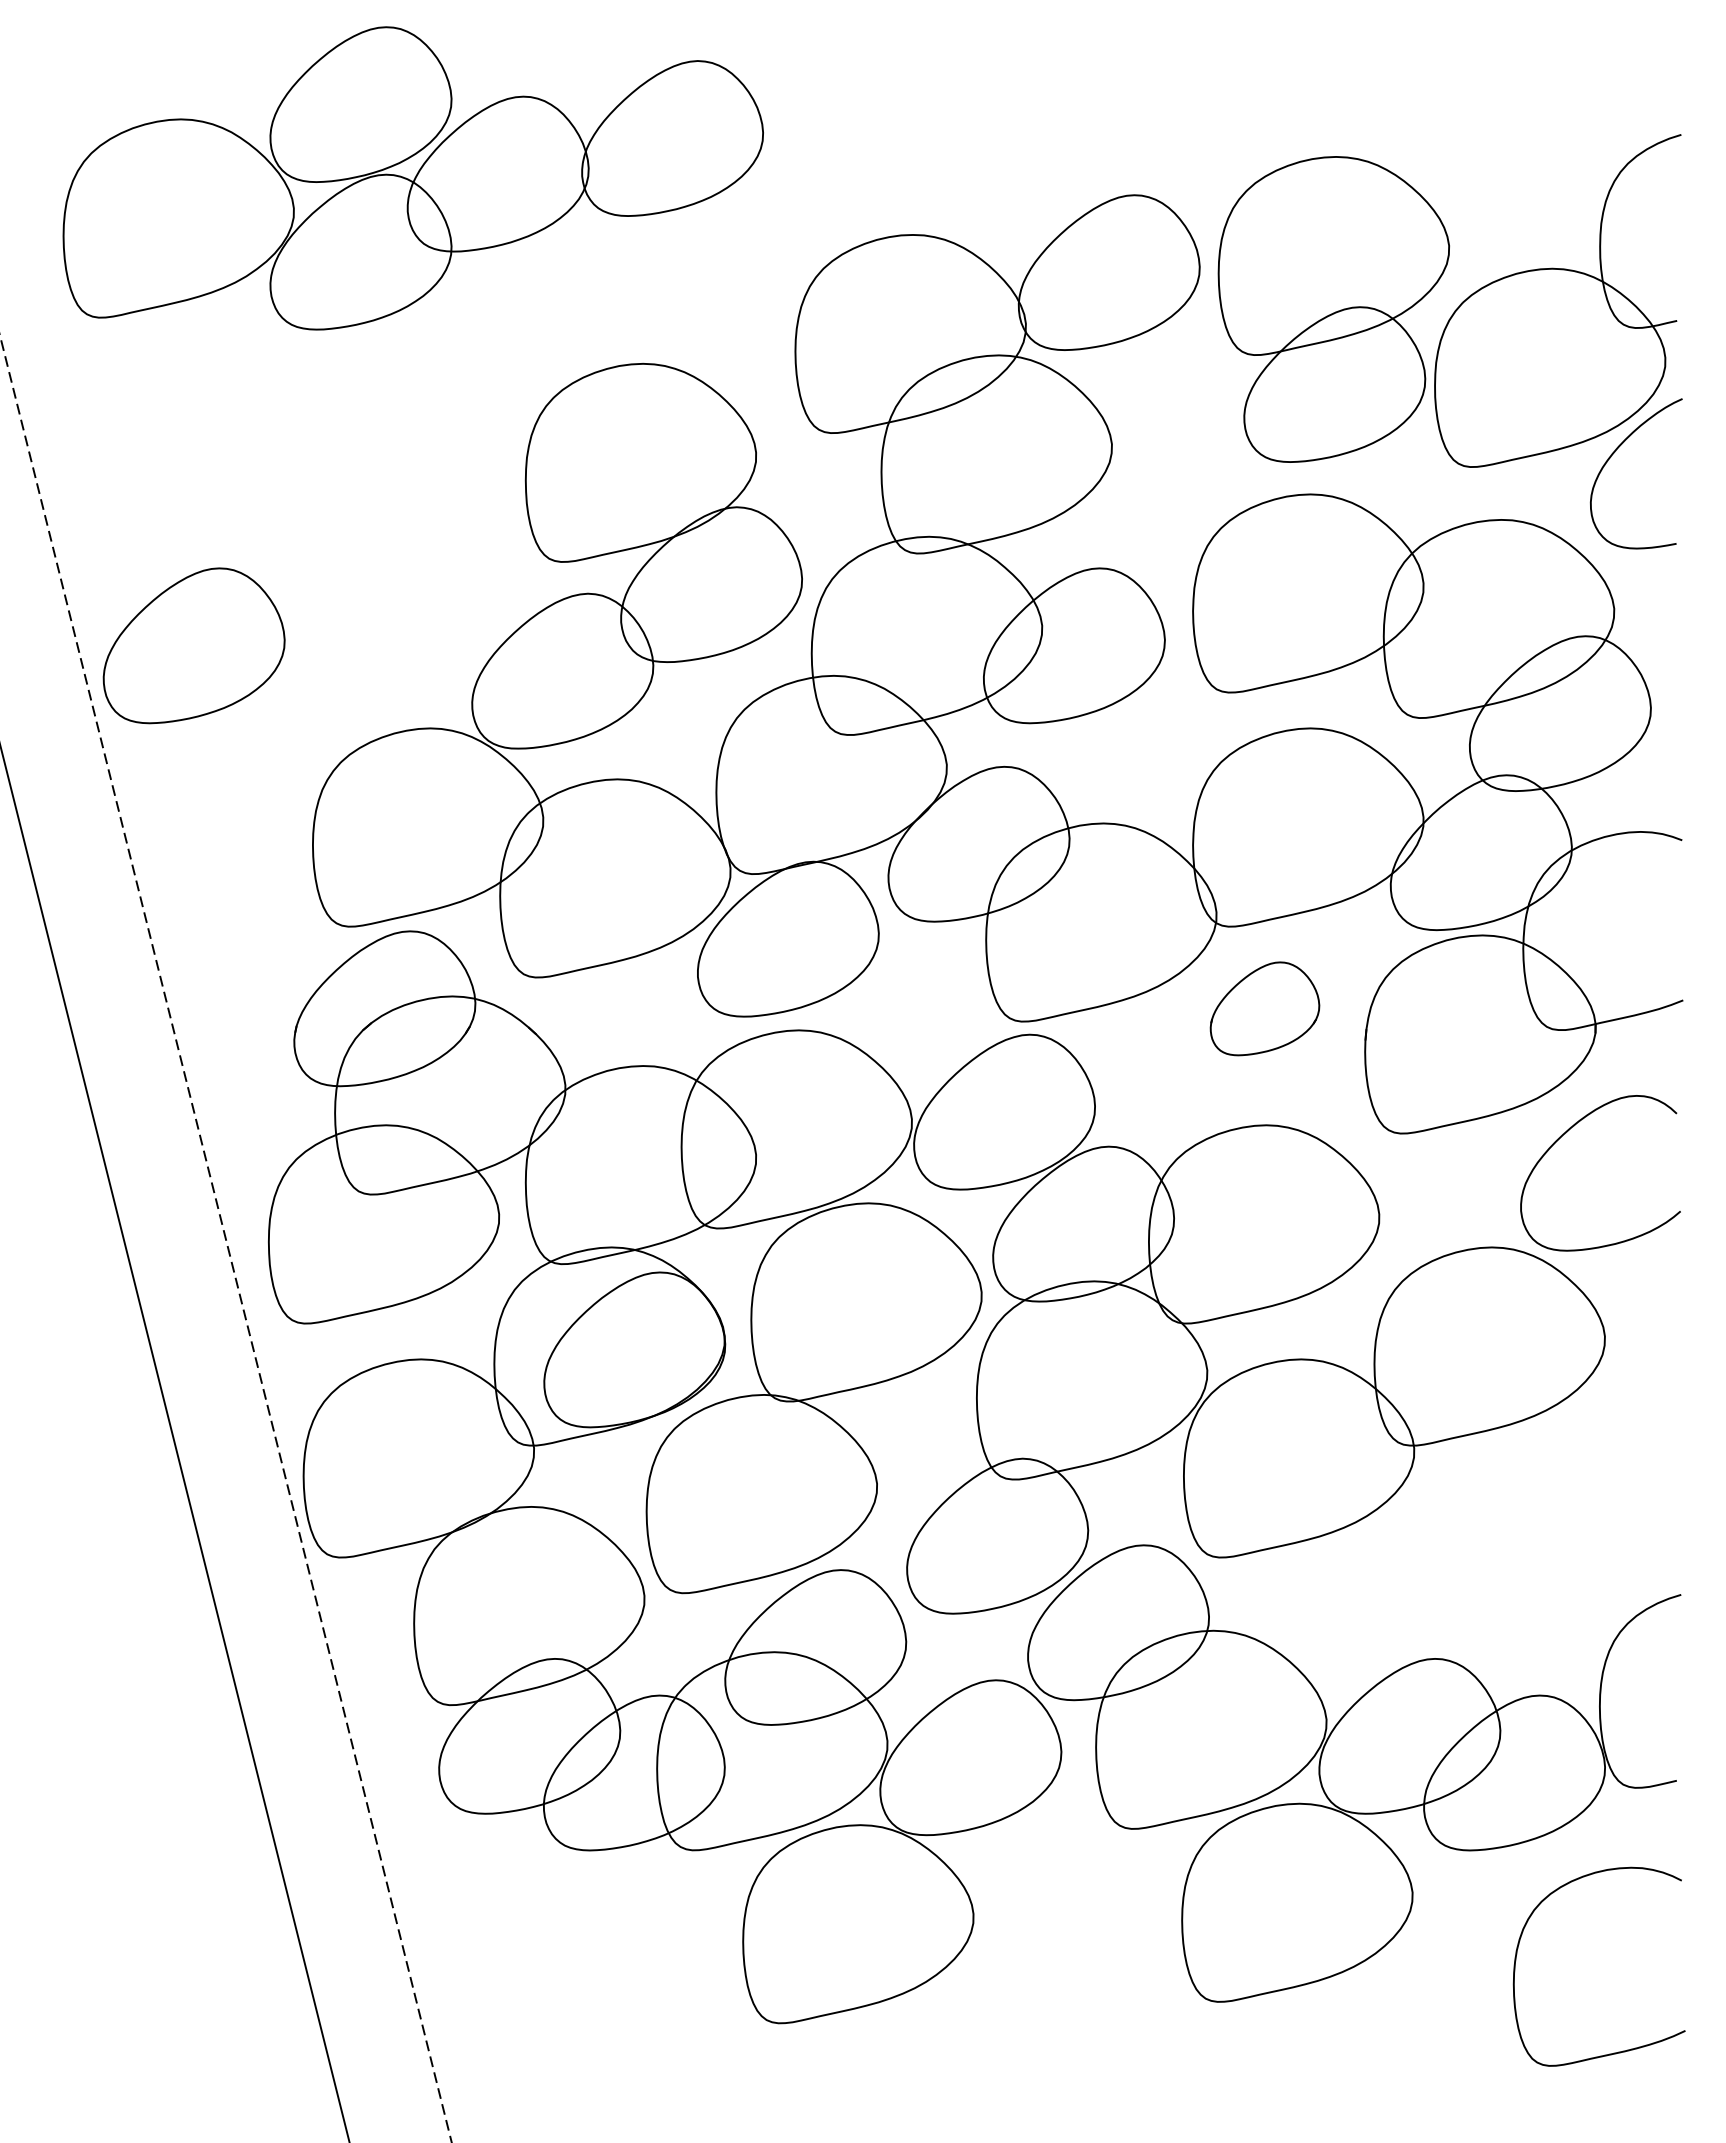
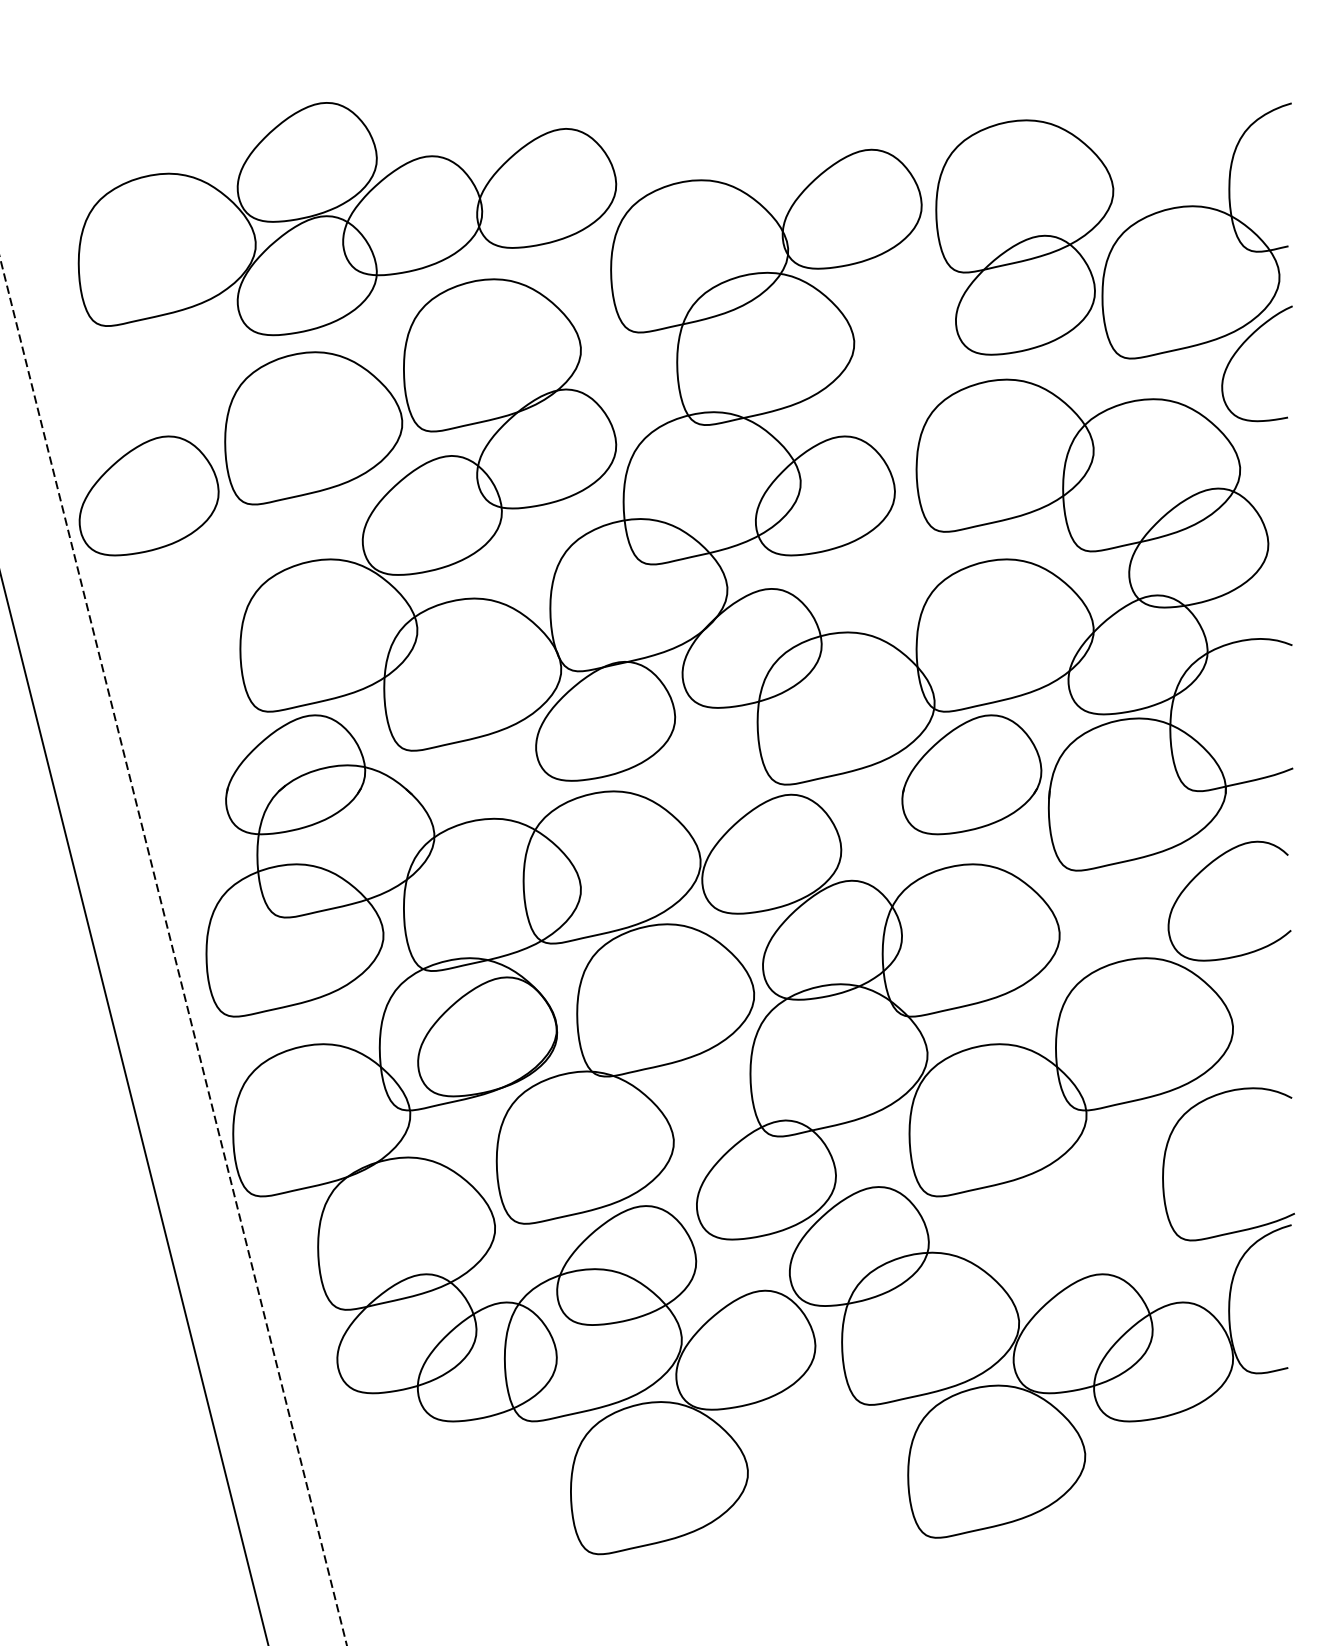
part: (412, 178) -> (346, 219), moved
part: (408, 557) -> (313, 428), added
part: (1264, 1008) -> (971, 774), size x1.67
curve: (1517, 1954) -> (1165, 1154), moved

